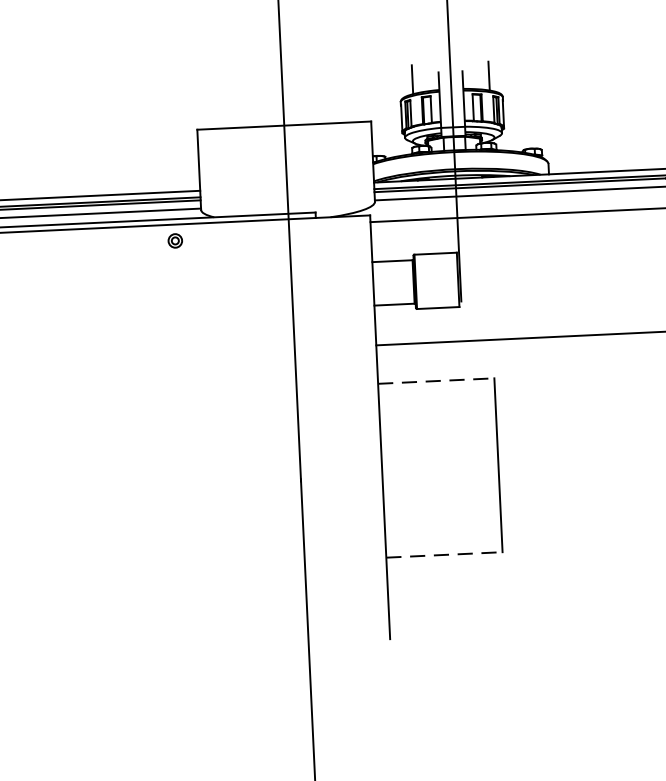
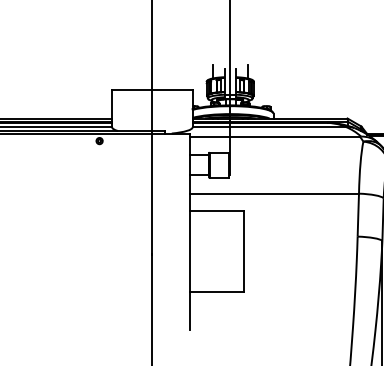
line: (435, 381) -> (216, 211), dashed -> solid
line: (443, 554) -> (216, 291), dashed -> solid

